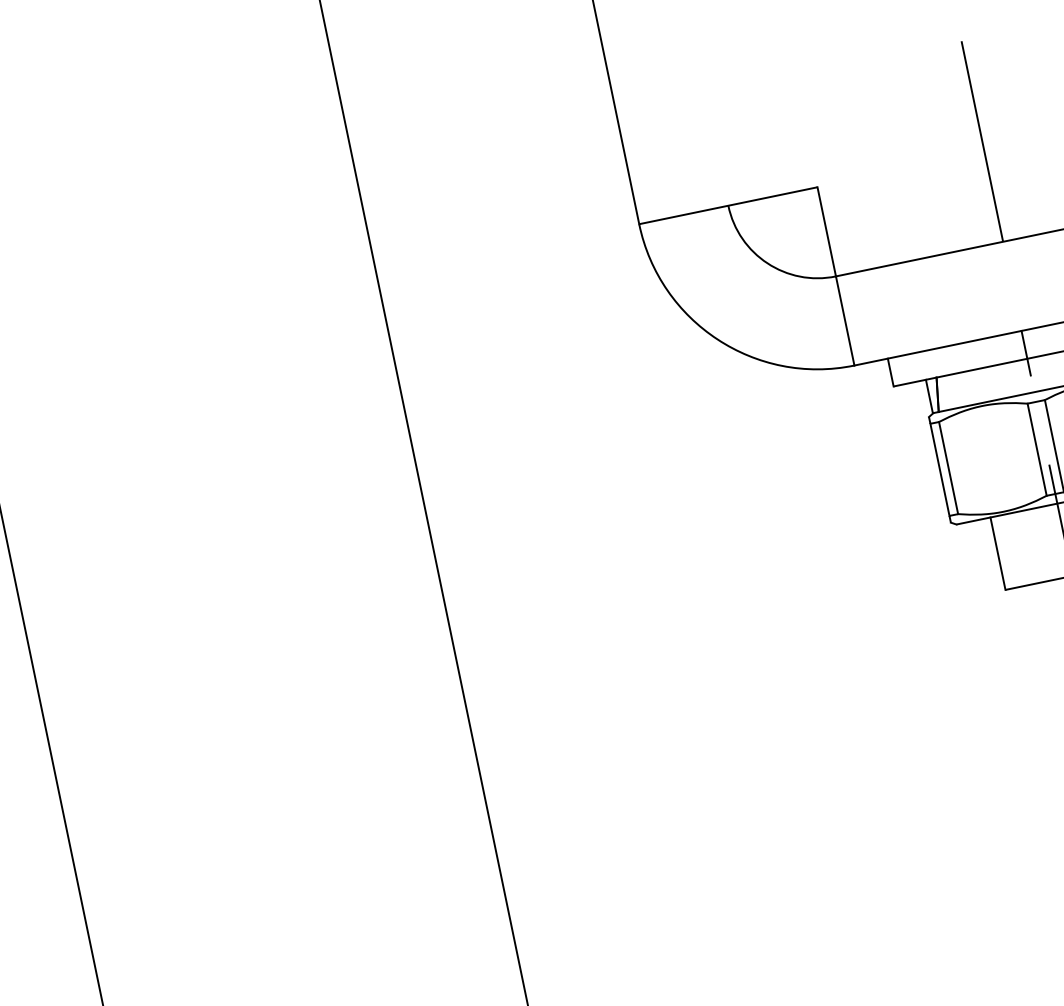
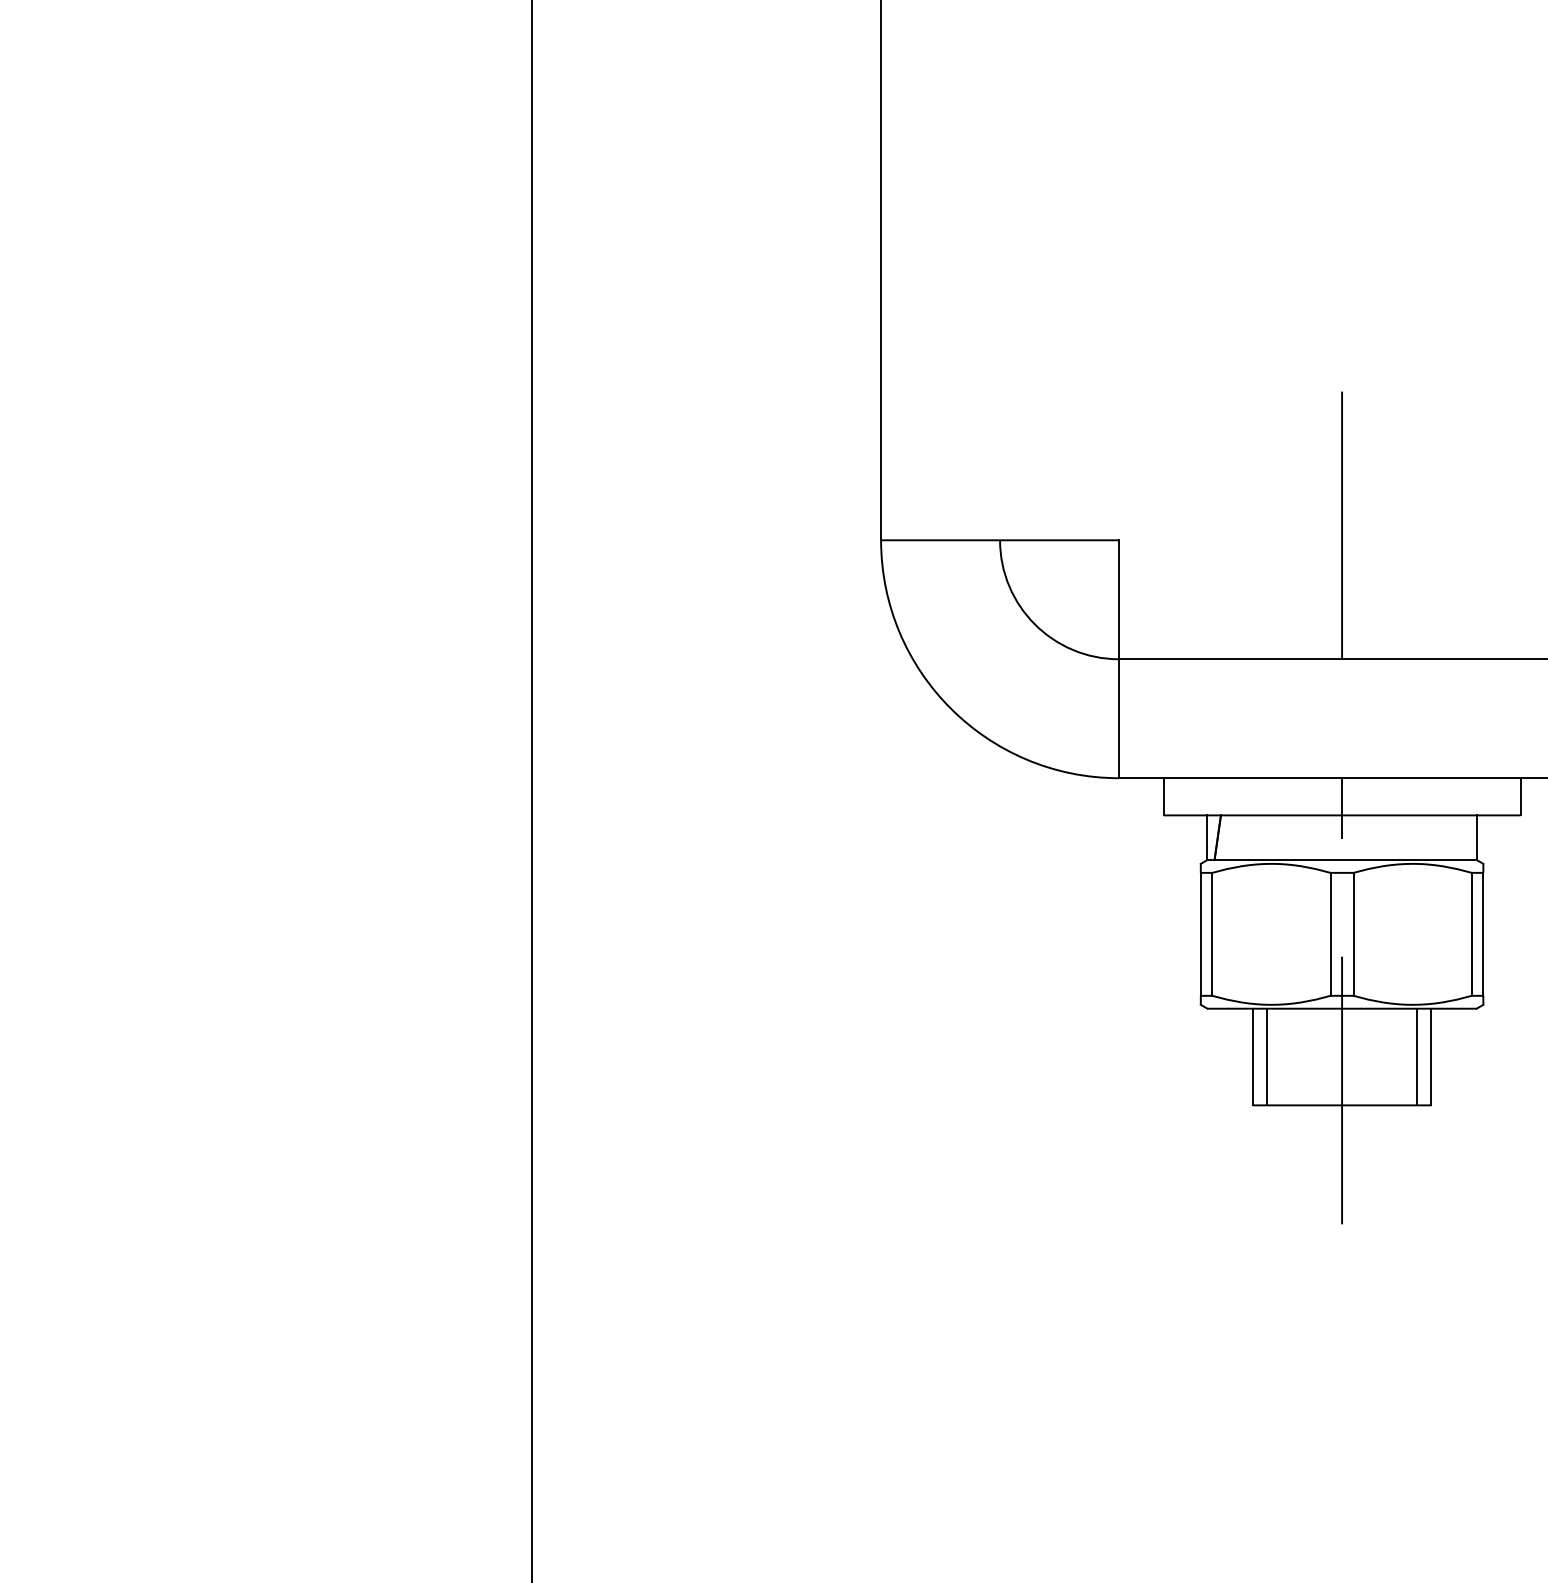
line: (1008, 551) -> (1266, 1056), added

